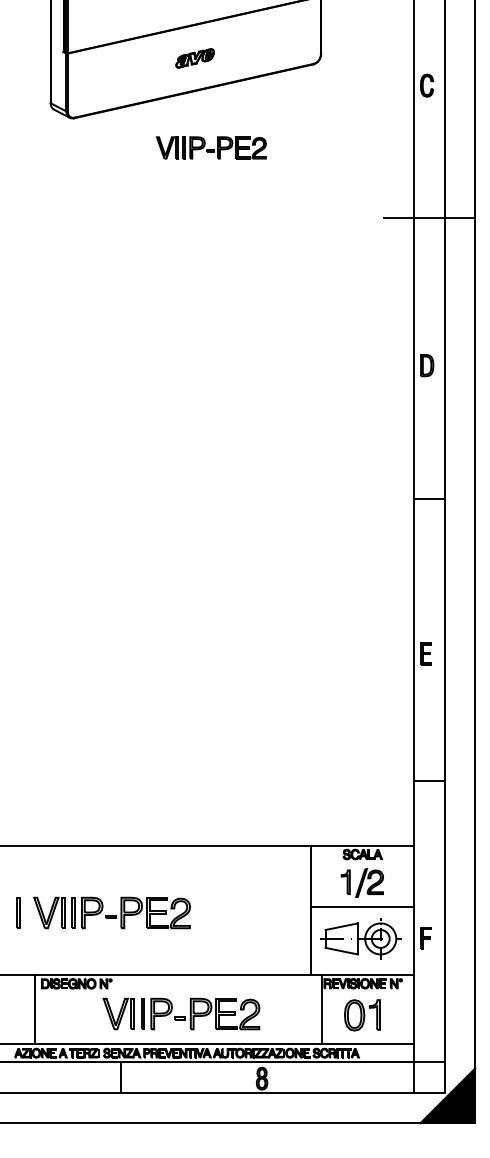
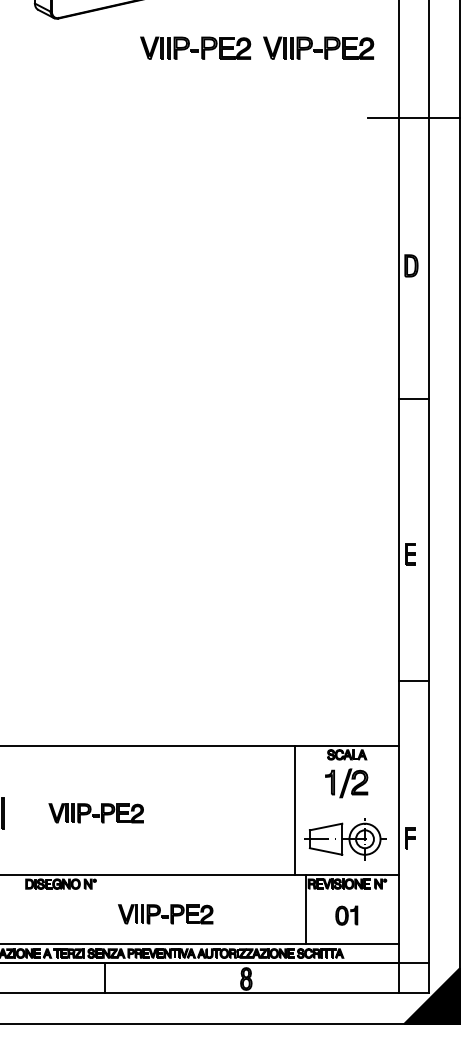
part: (333, 147) -> (317, 47), added
line: (362, 907) -> (346, 807), removed
part: (111, 912) -> (95, 812), size x0.6
line: (34, 1009) -> (18, 909), removed
part: (181, 1013) -> (165, 913), size x0.6
part: (362, 1015) -> (346, 915), size x0.6

